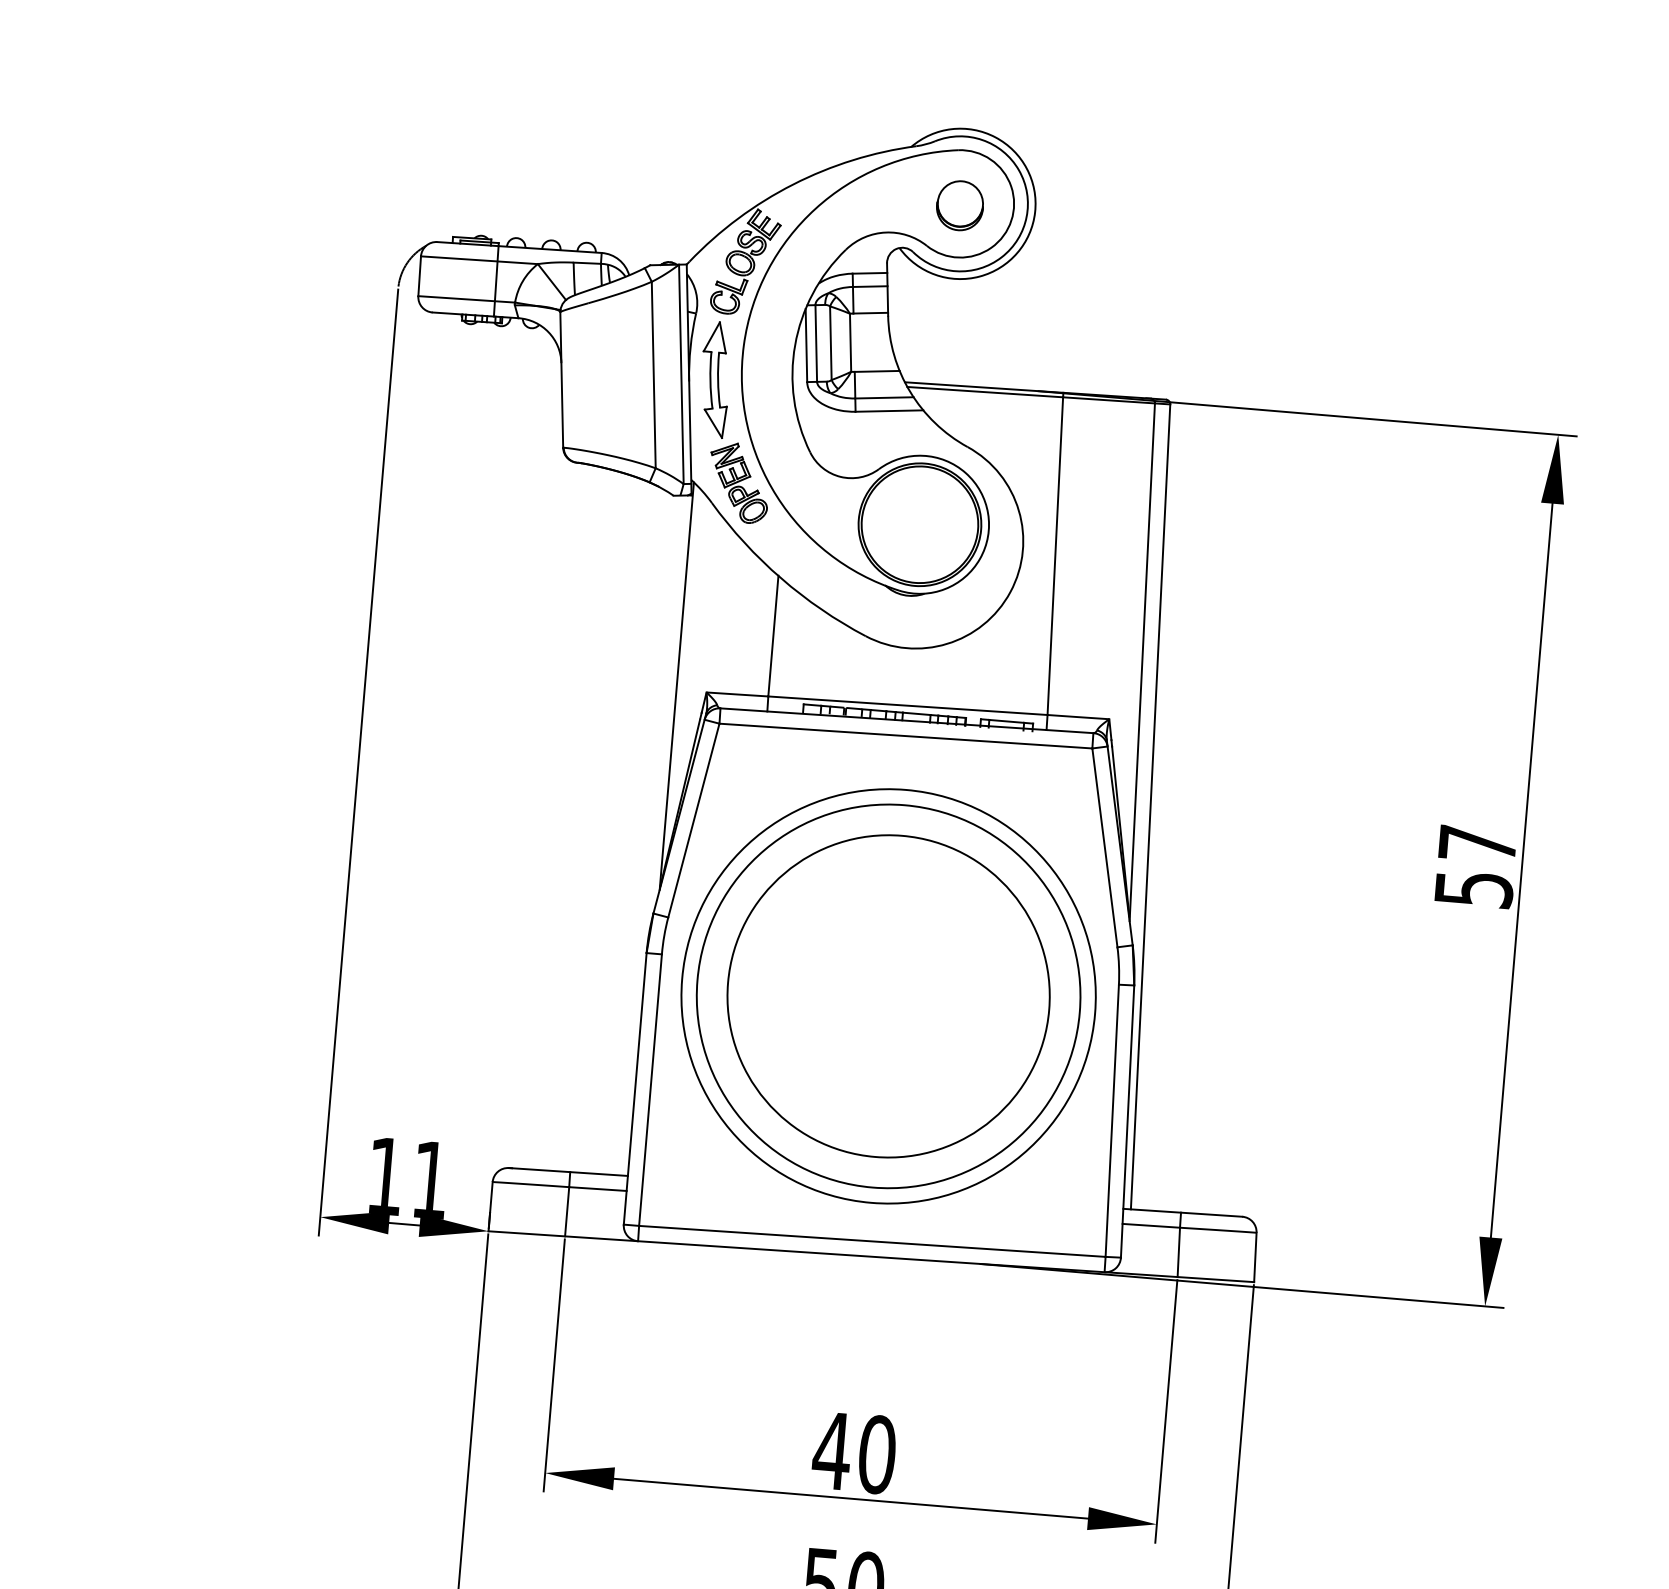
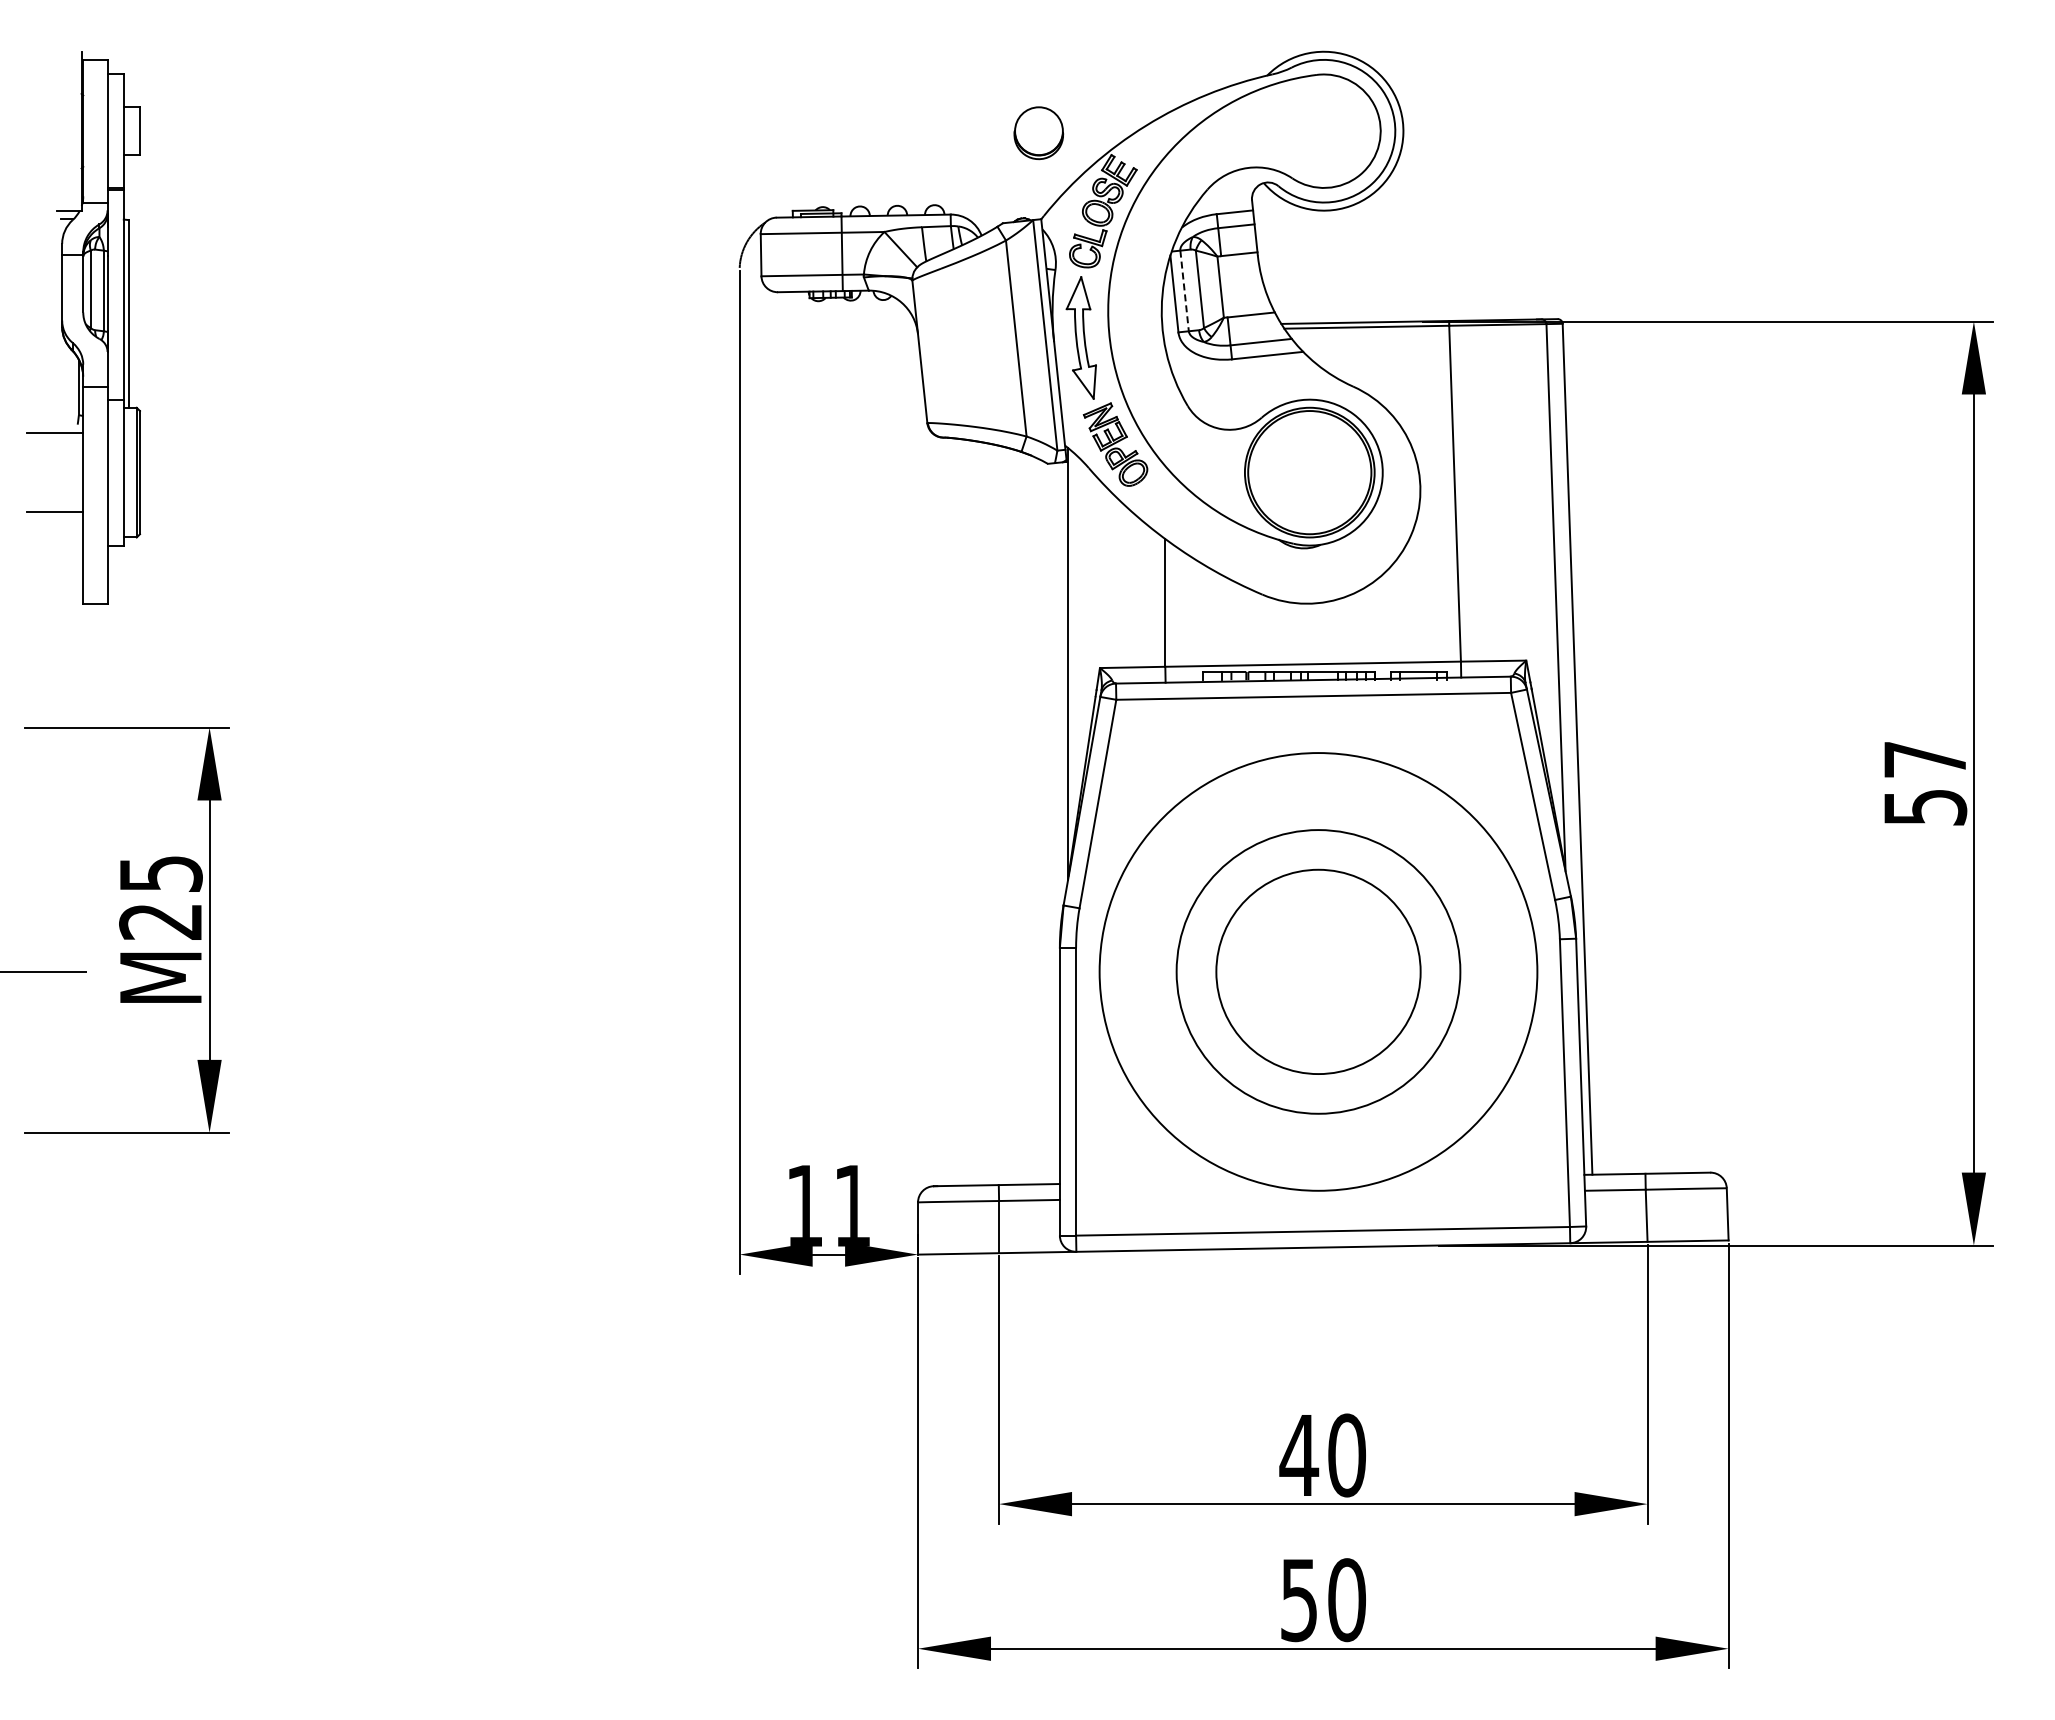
part: (959, 205) -> (1038, 133), moved
line: (816, 343) -> (1184, 290), solid -> dashed
circle: (888, 995) -> (1318, 971), size x0.6
circle: (888, 995) -> (1318, 971), size x0.7

